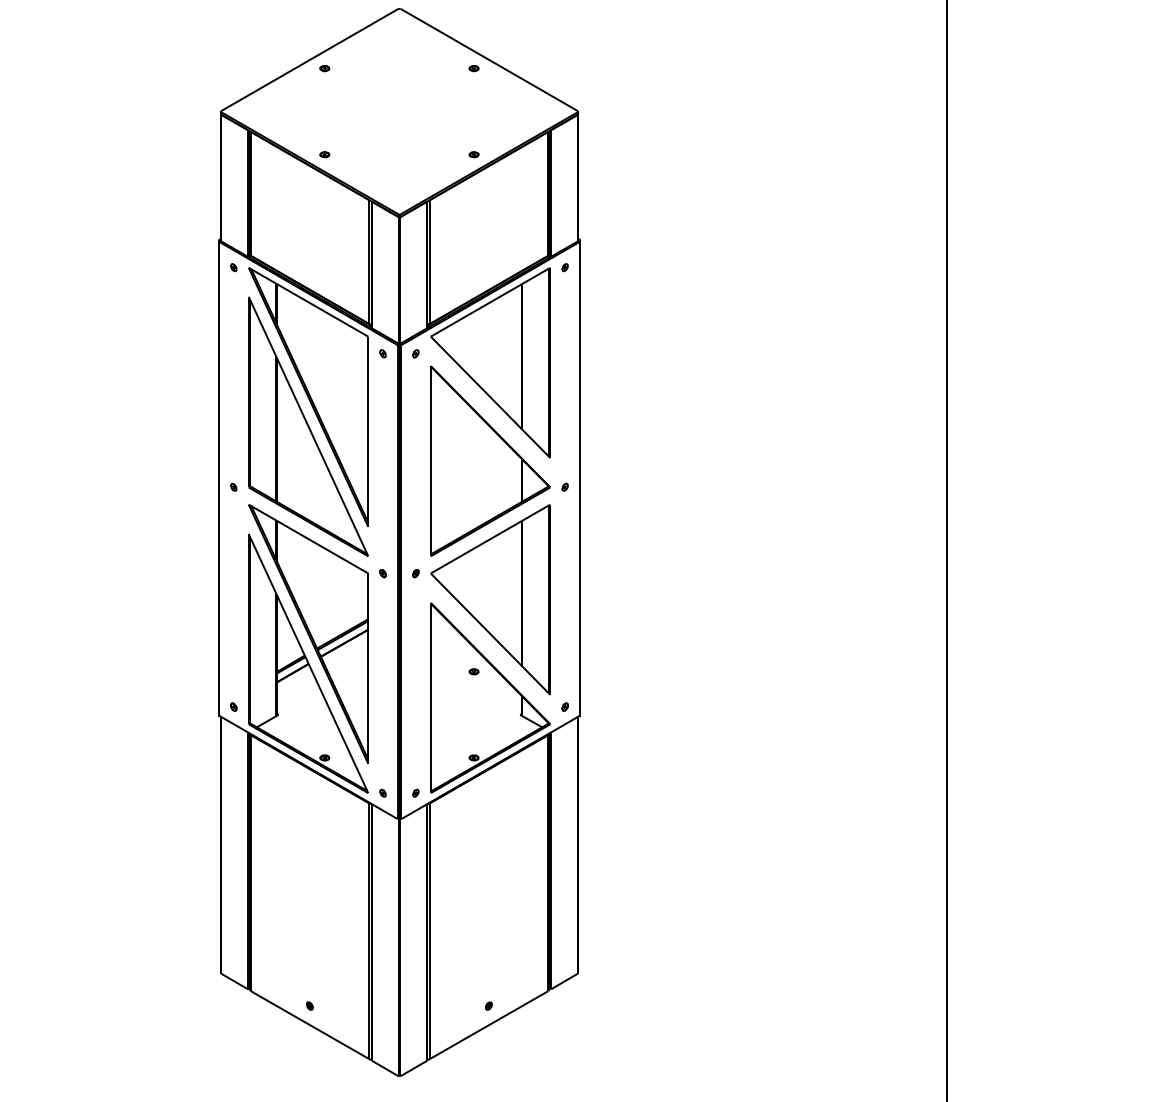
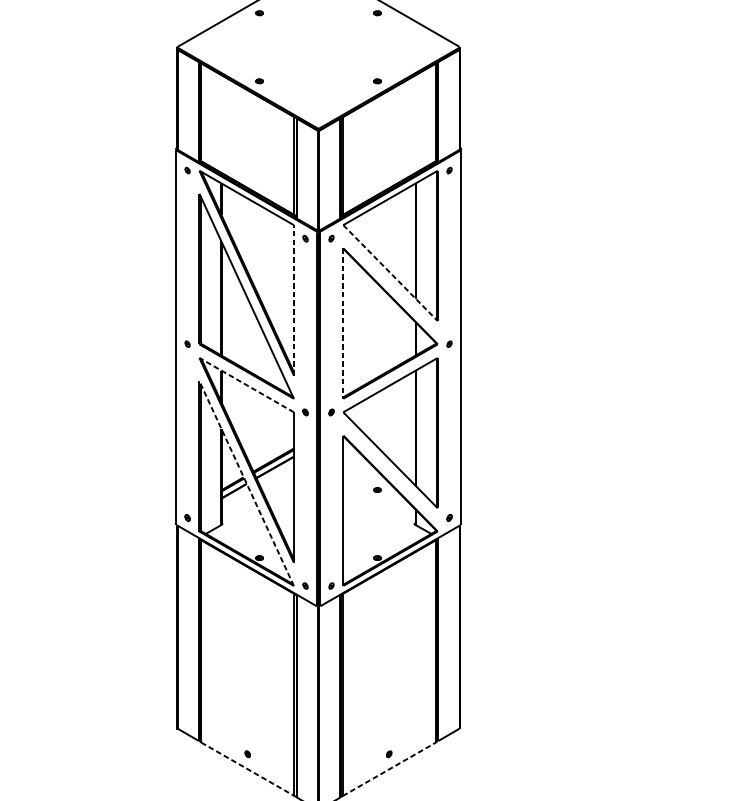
line: (490, 397) -> (390, 273), solid -> dashed
line: (368, 431) -> (294, 300), solid -> dashed
line: (430, 461) -> (343, 323), solid -> dashed
line: (308, 539) -> (246, 385), solid -> dashed
line: (308, 663) -> (246, 483), solid -> dashed
line: (489, 1024) -> (389, 768), solid -> dashed
line: (310, 1025) -> (248, 769), solid -> dashed

